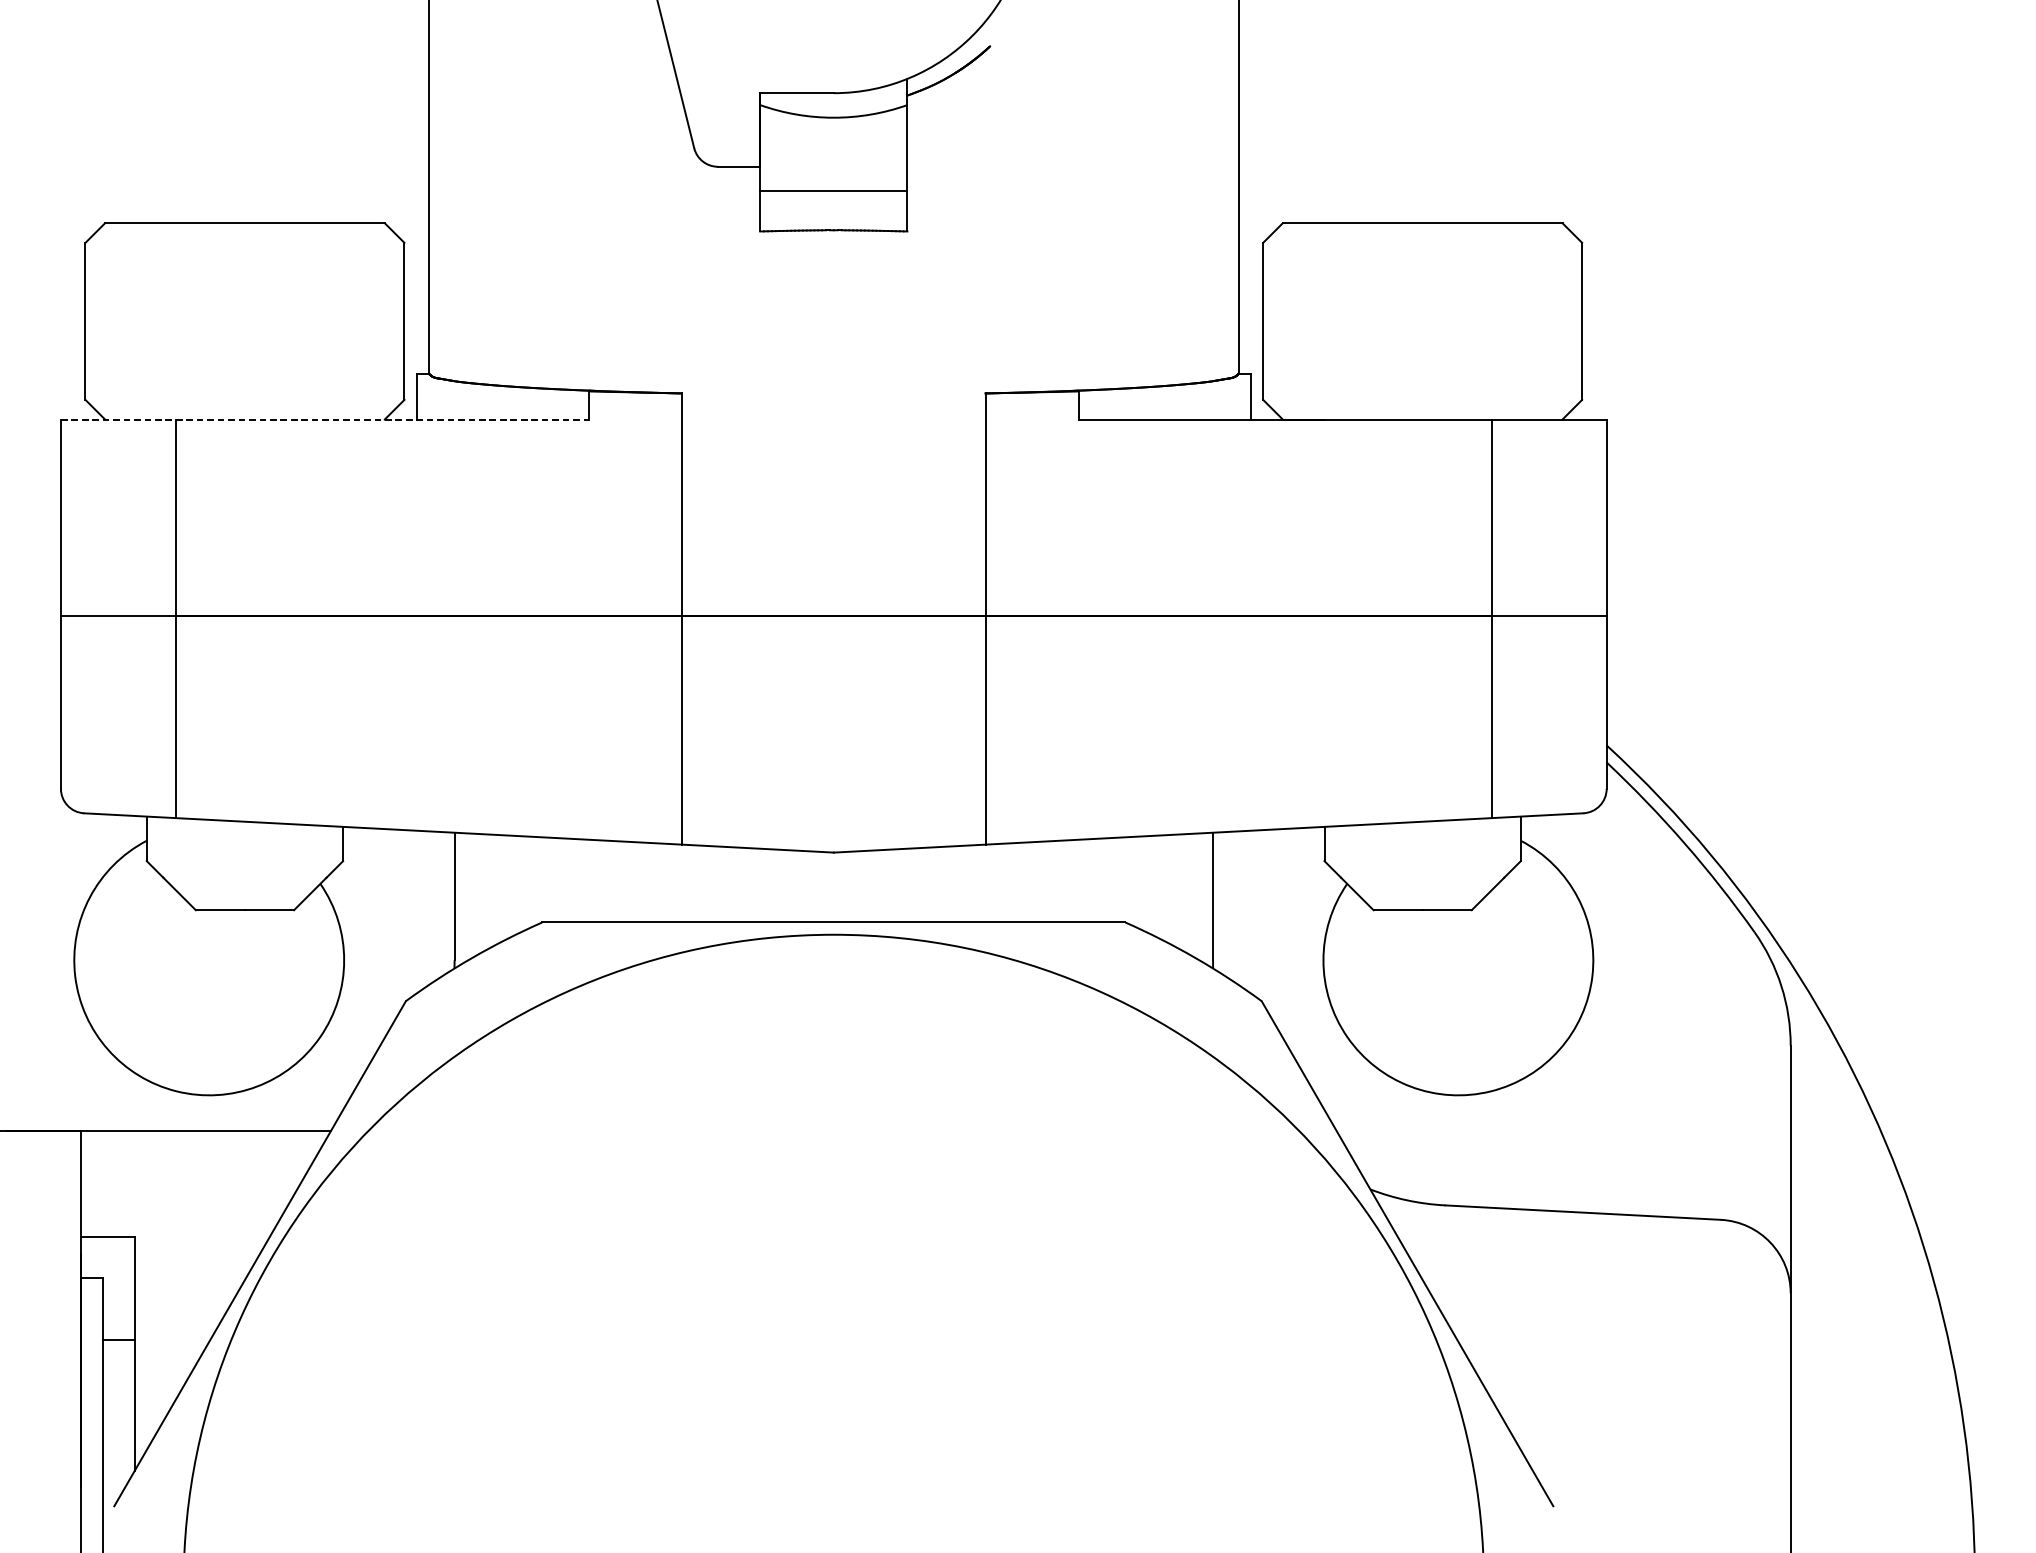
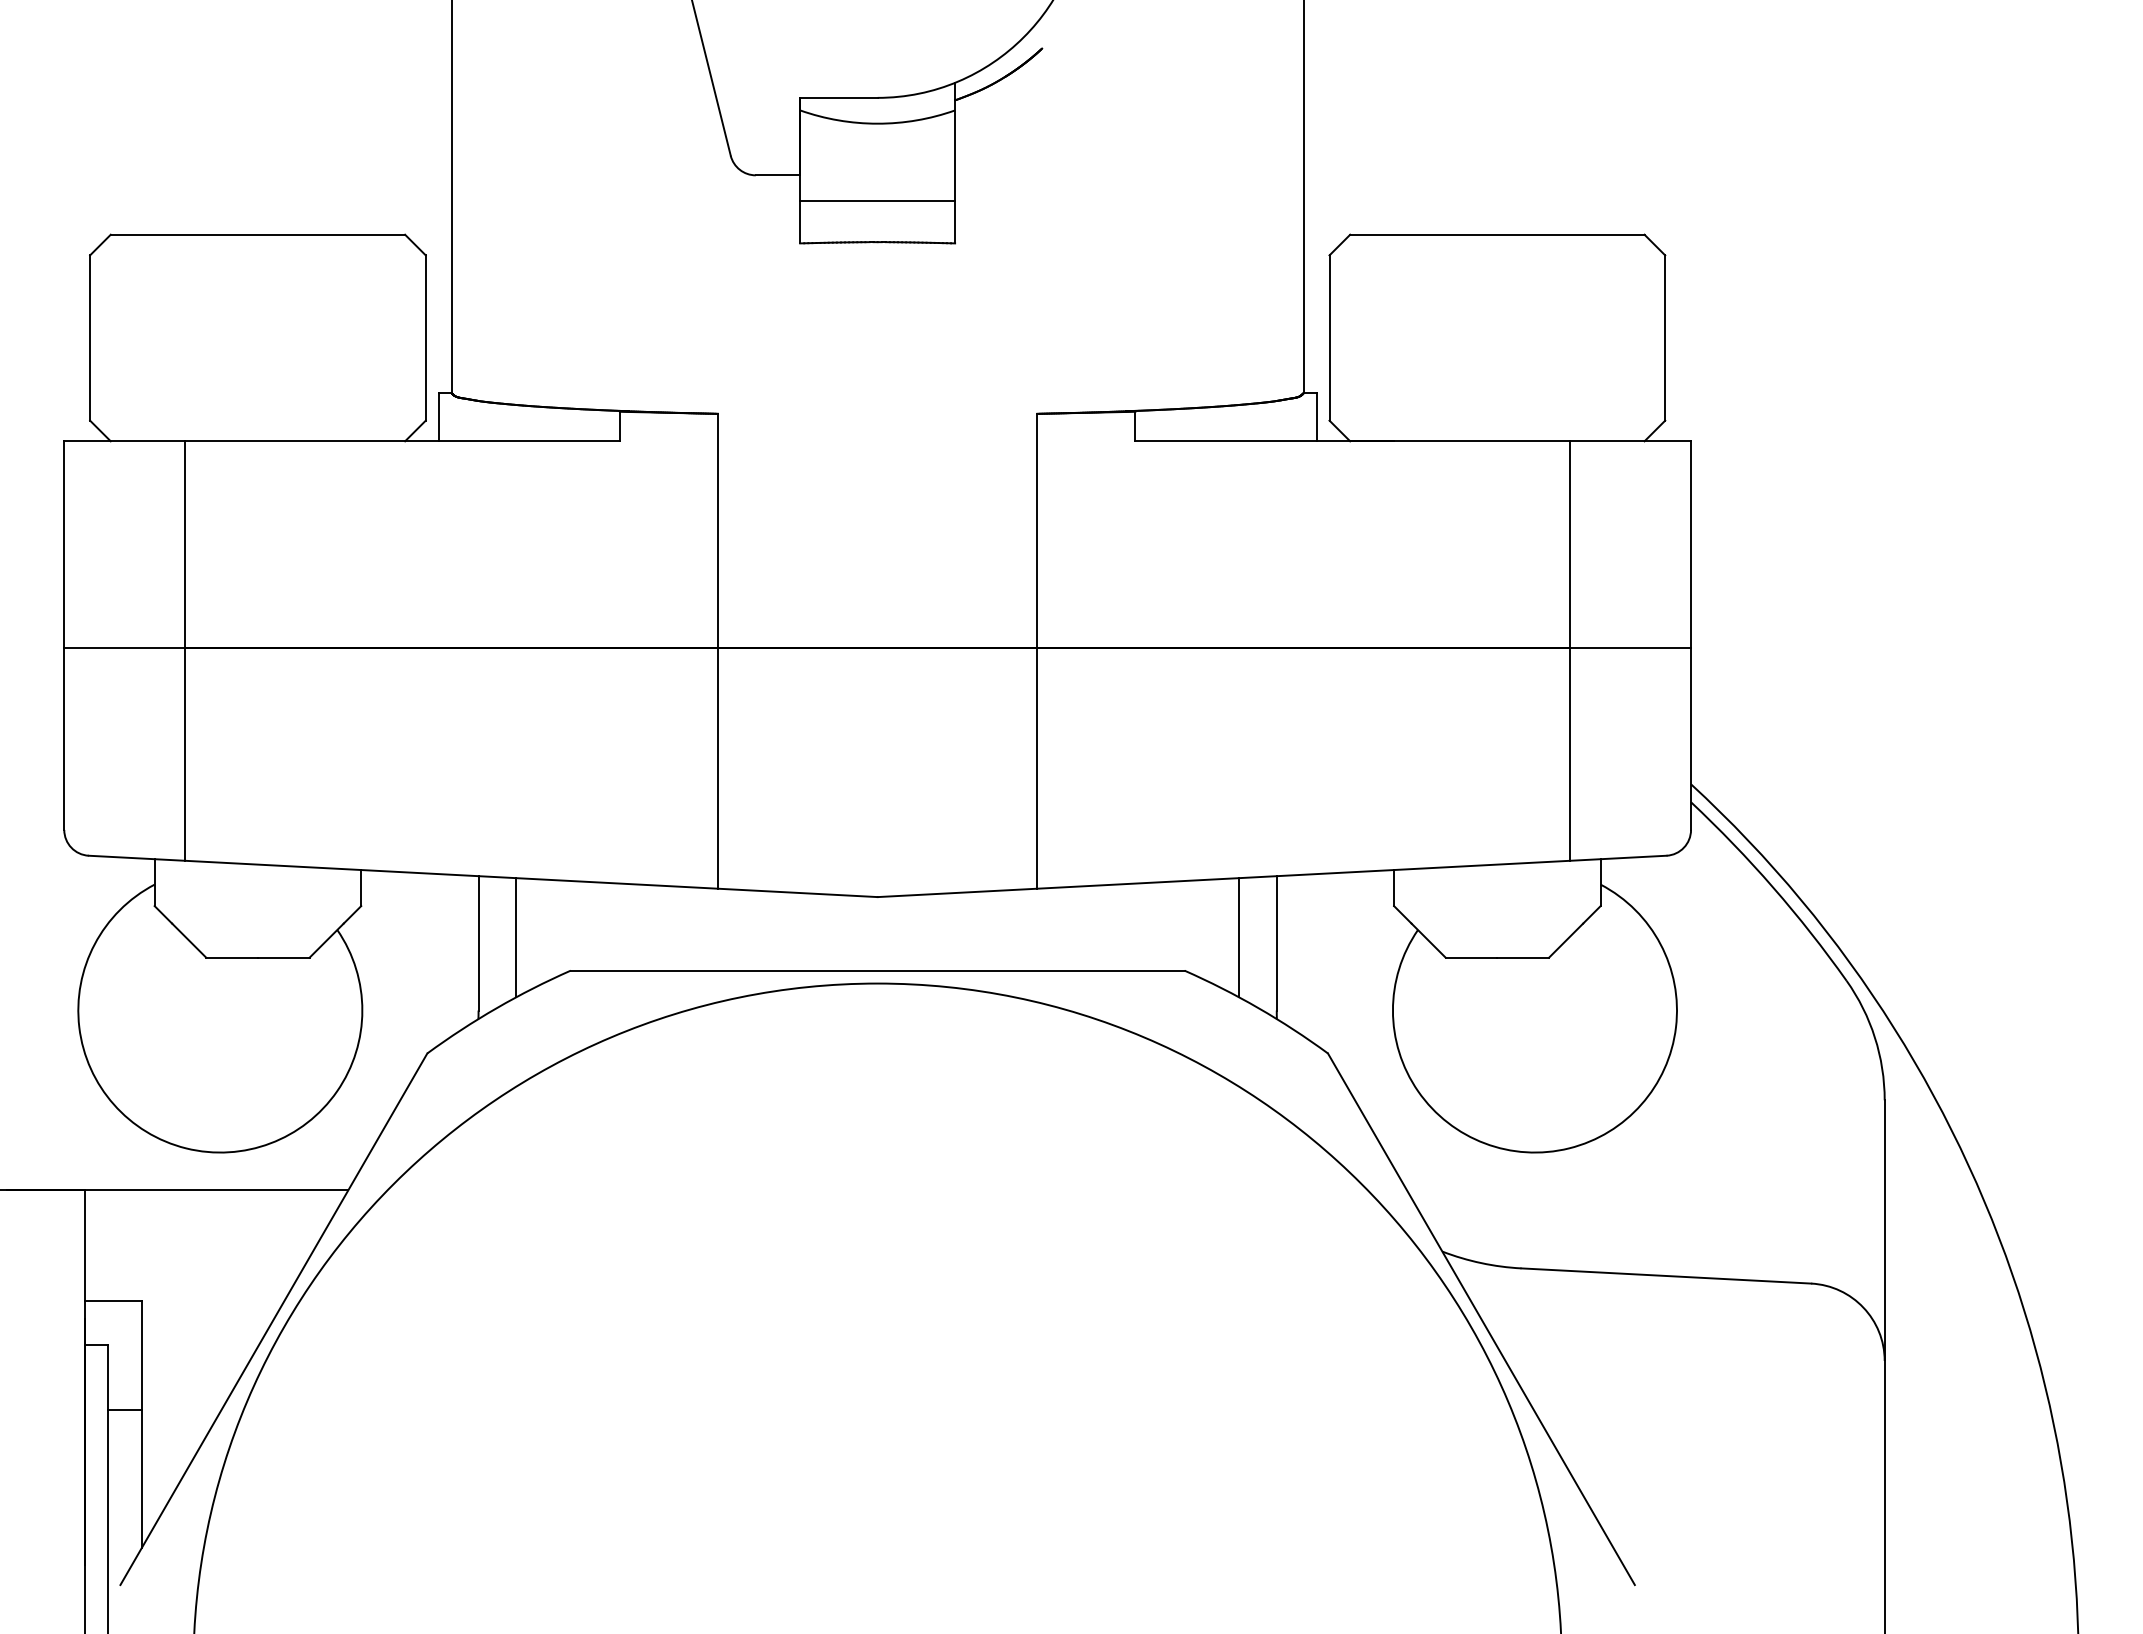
line: (325, 419) -> (342, 441), dashed -> solid
line: (490, 890) -> (516, 937), added
line: (1177, 890) -> (1239, 937), added

